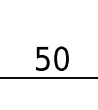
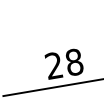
text: (51, 58) -> (63, 63), 50 -> 28

